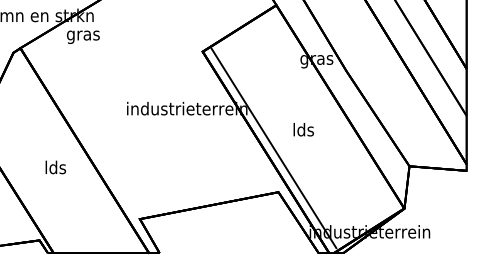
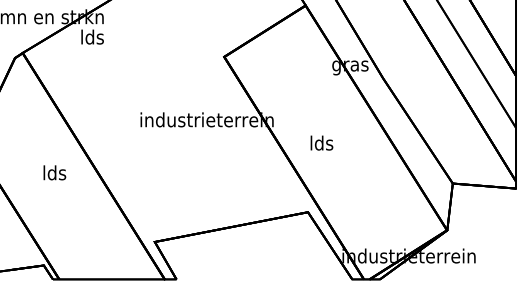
text: (83, 35) -> (92, 38), gras -> lds
text: (303, 129) -> (321, 142), moved
line: (273, 148) -> (302, 163), removed
text: (55, 167) -> (54, 172), moved

